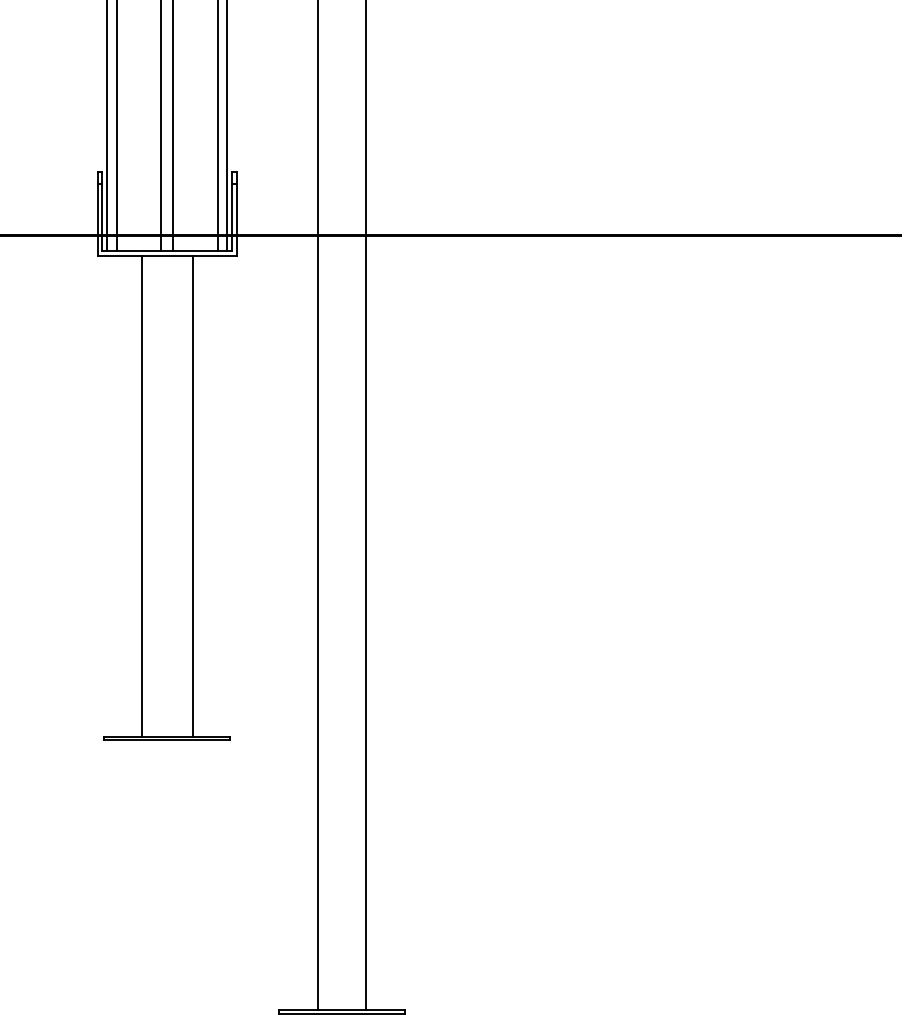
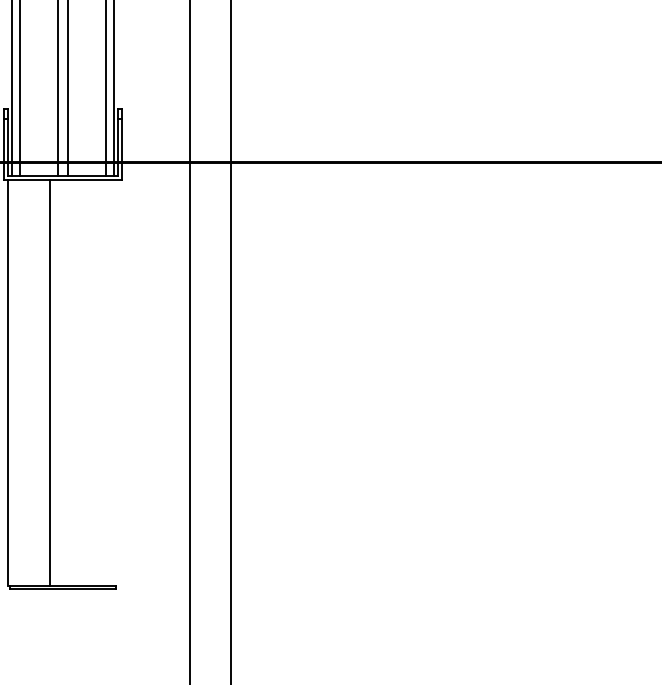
line: (142, 496) -> (8, 383), moved
line: (192, 496) -> (49, 383), moved

